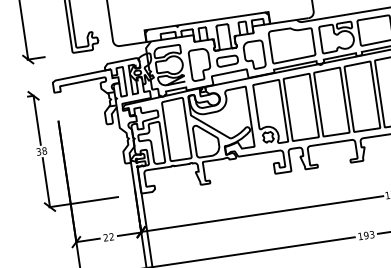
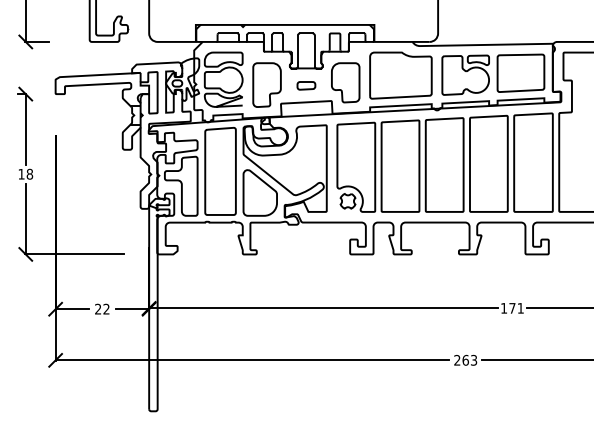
part: (227, 61) -> (306, 85), size x0.6
text: (38, 151) -> (21, 173), 38 -> 18
text: (363, 235) -> (461, 359), 193 -> 263

